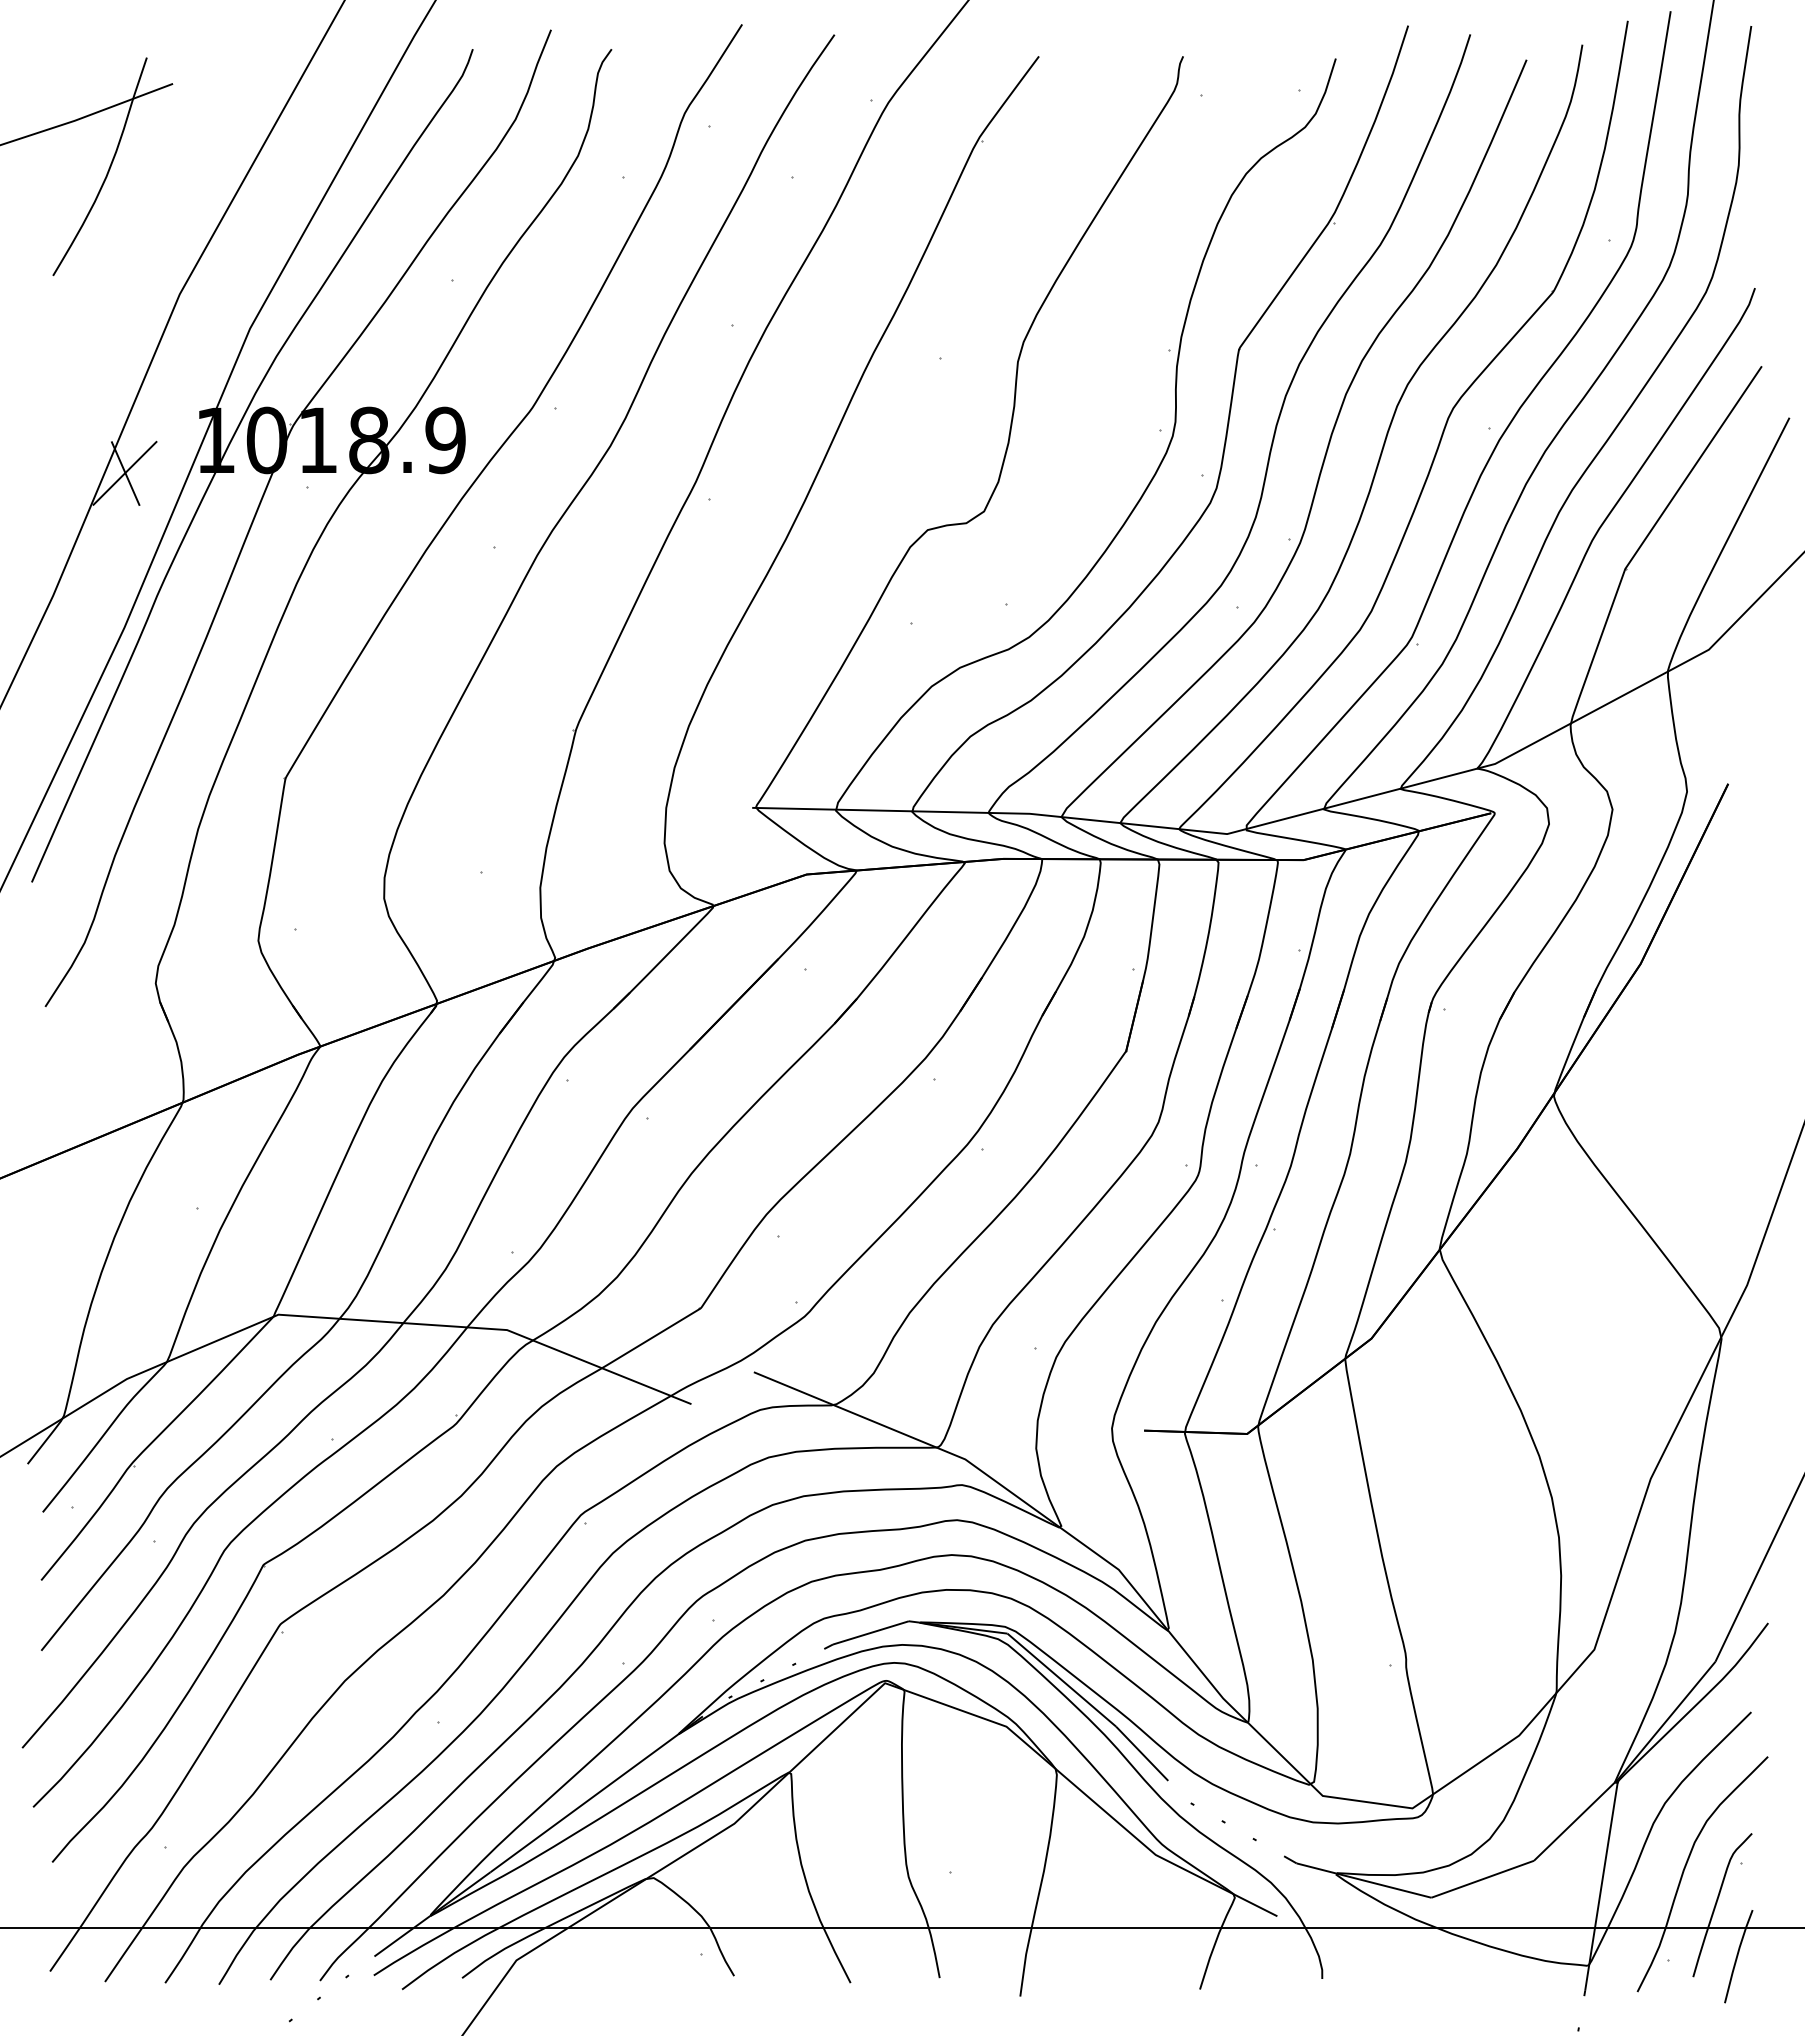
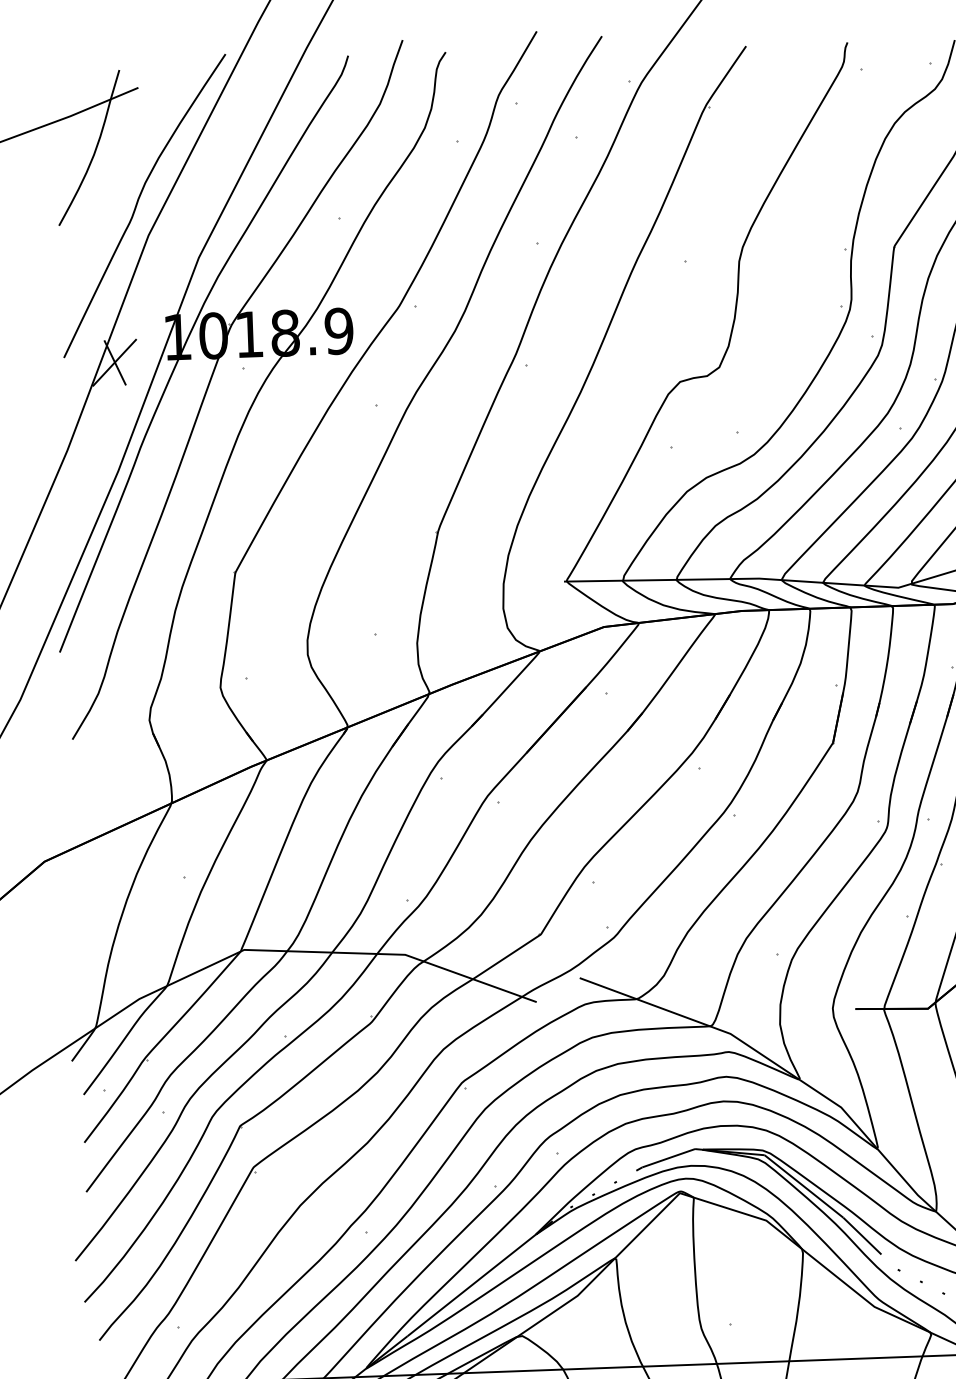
curve: (165, 250) -> (137, 205), added

